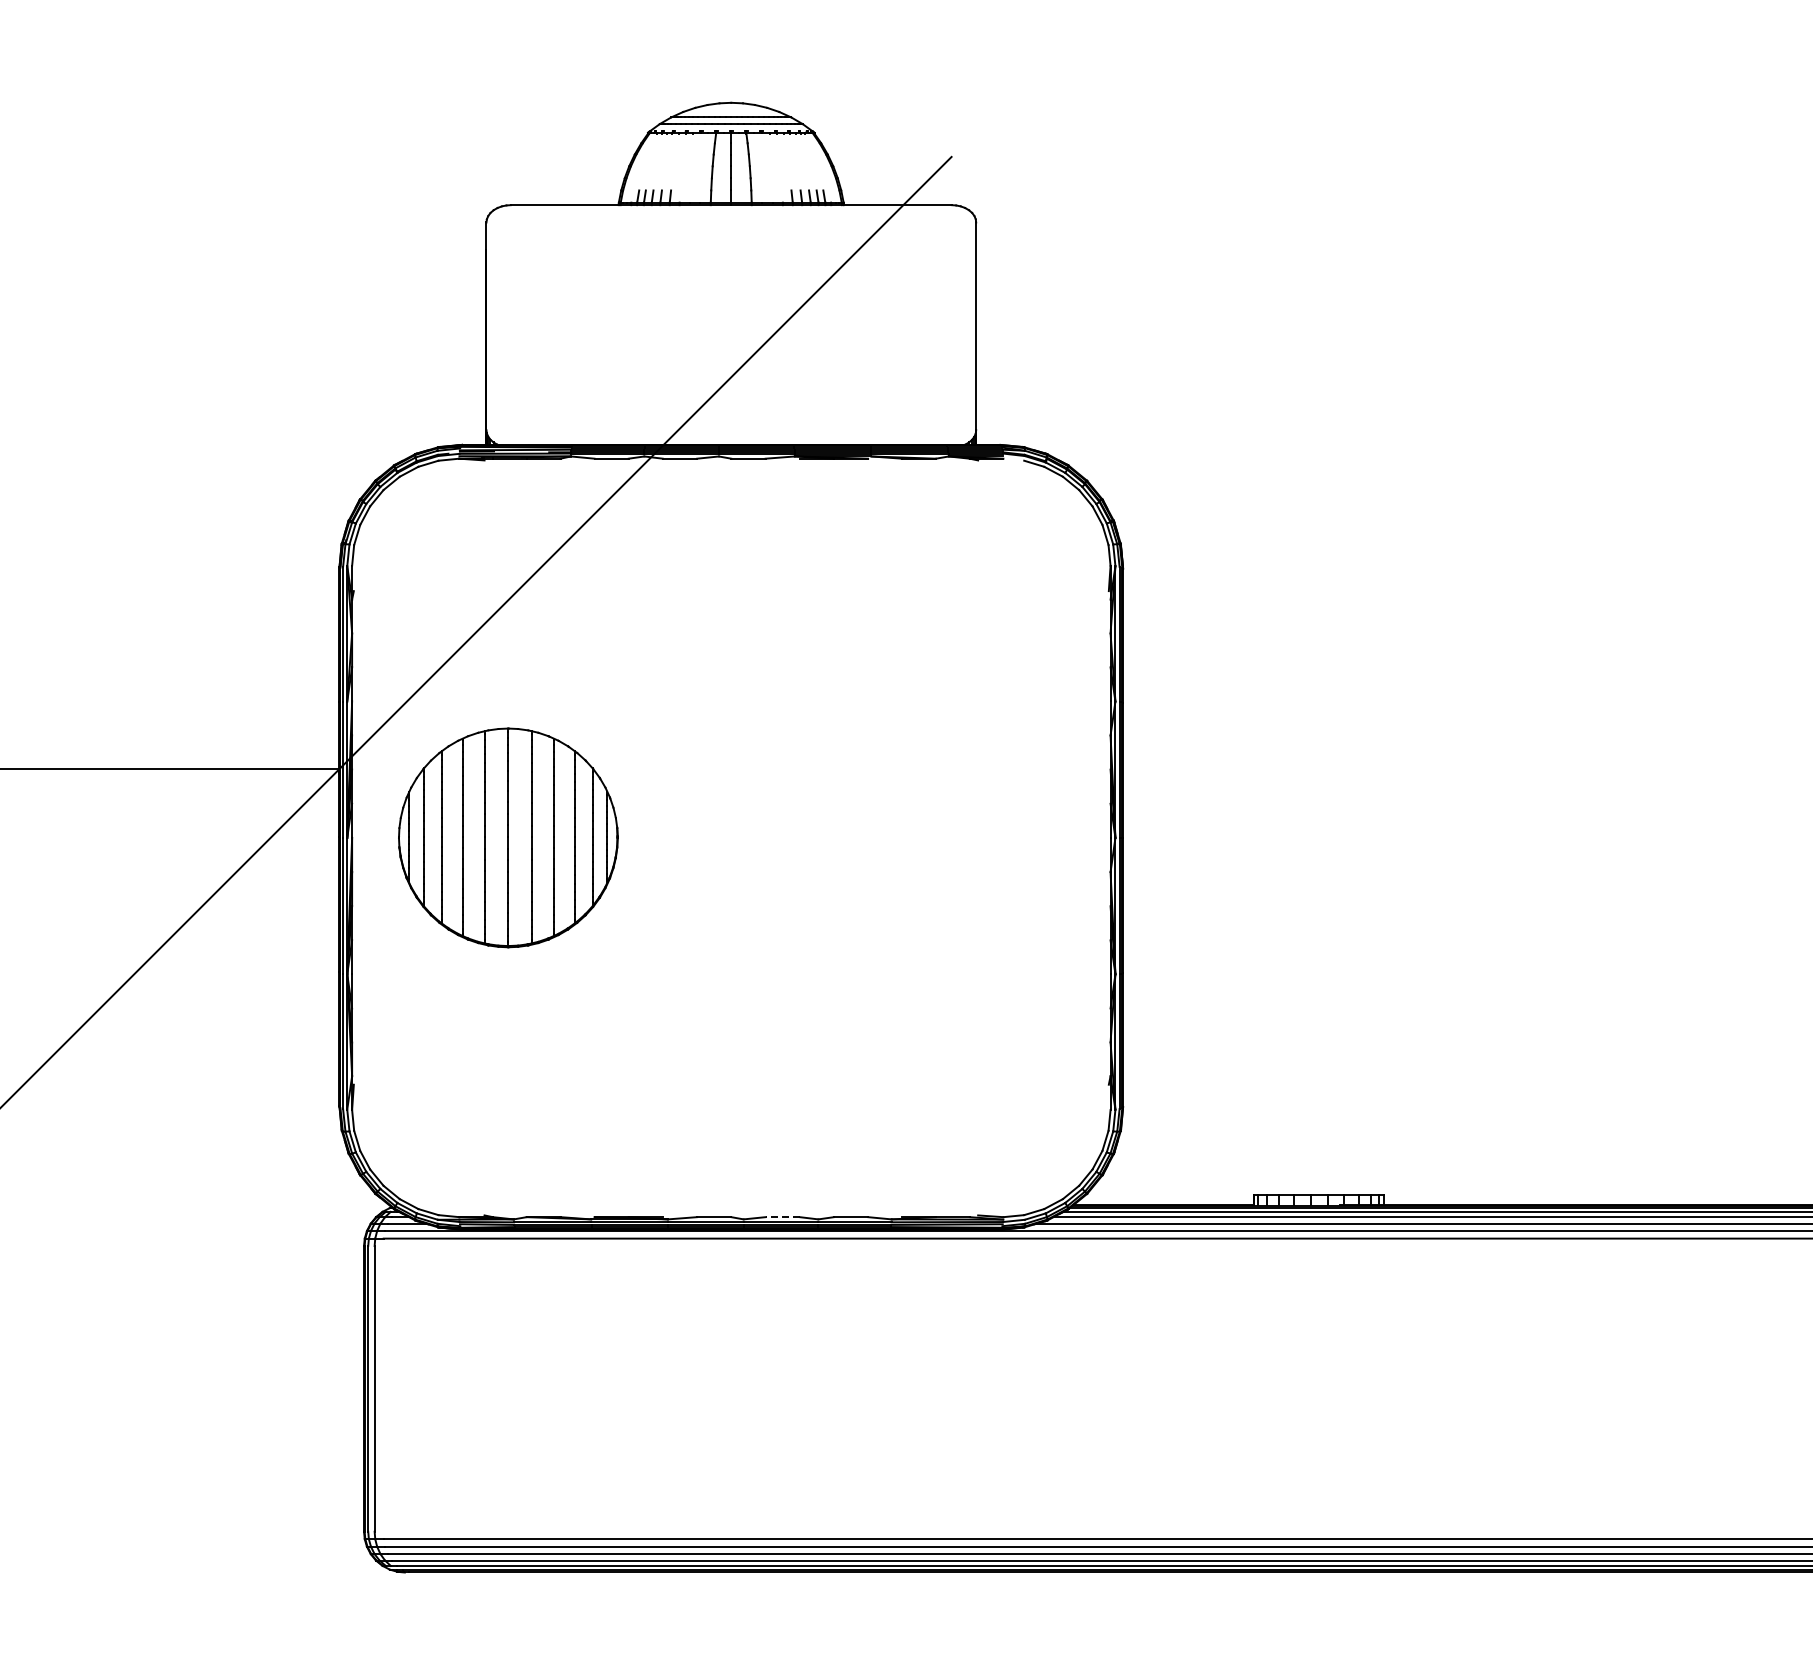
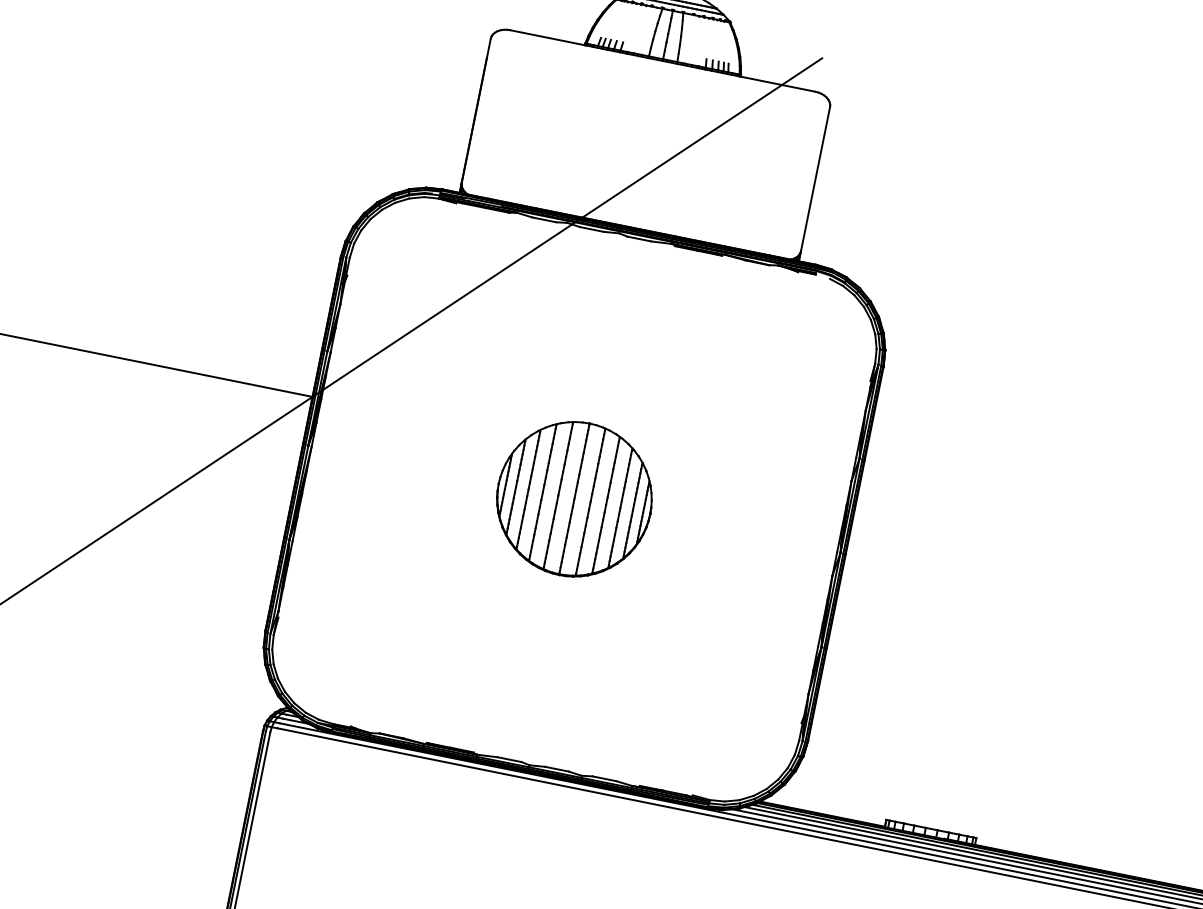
part: (508, 837) -> (574, 499), moved
line: (782, 1217) -> (556, 769), dashed -> solid

